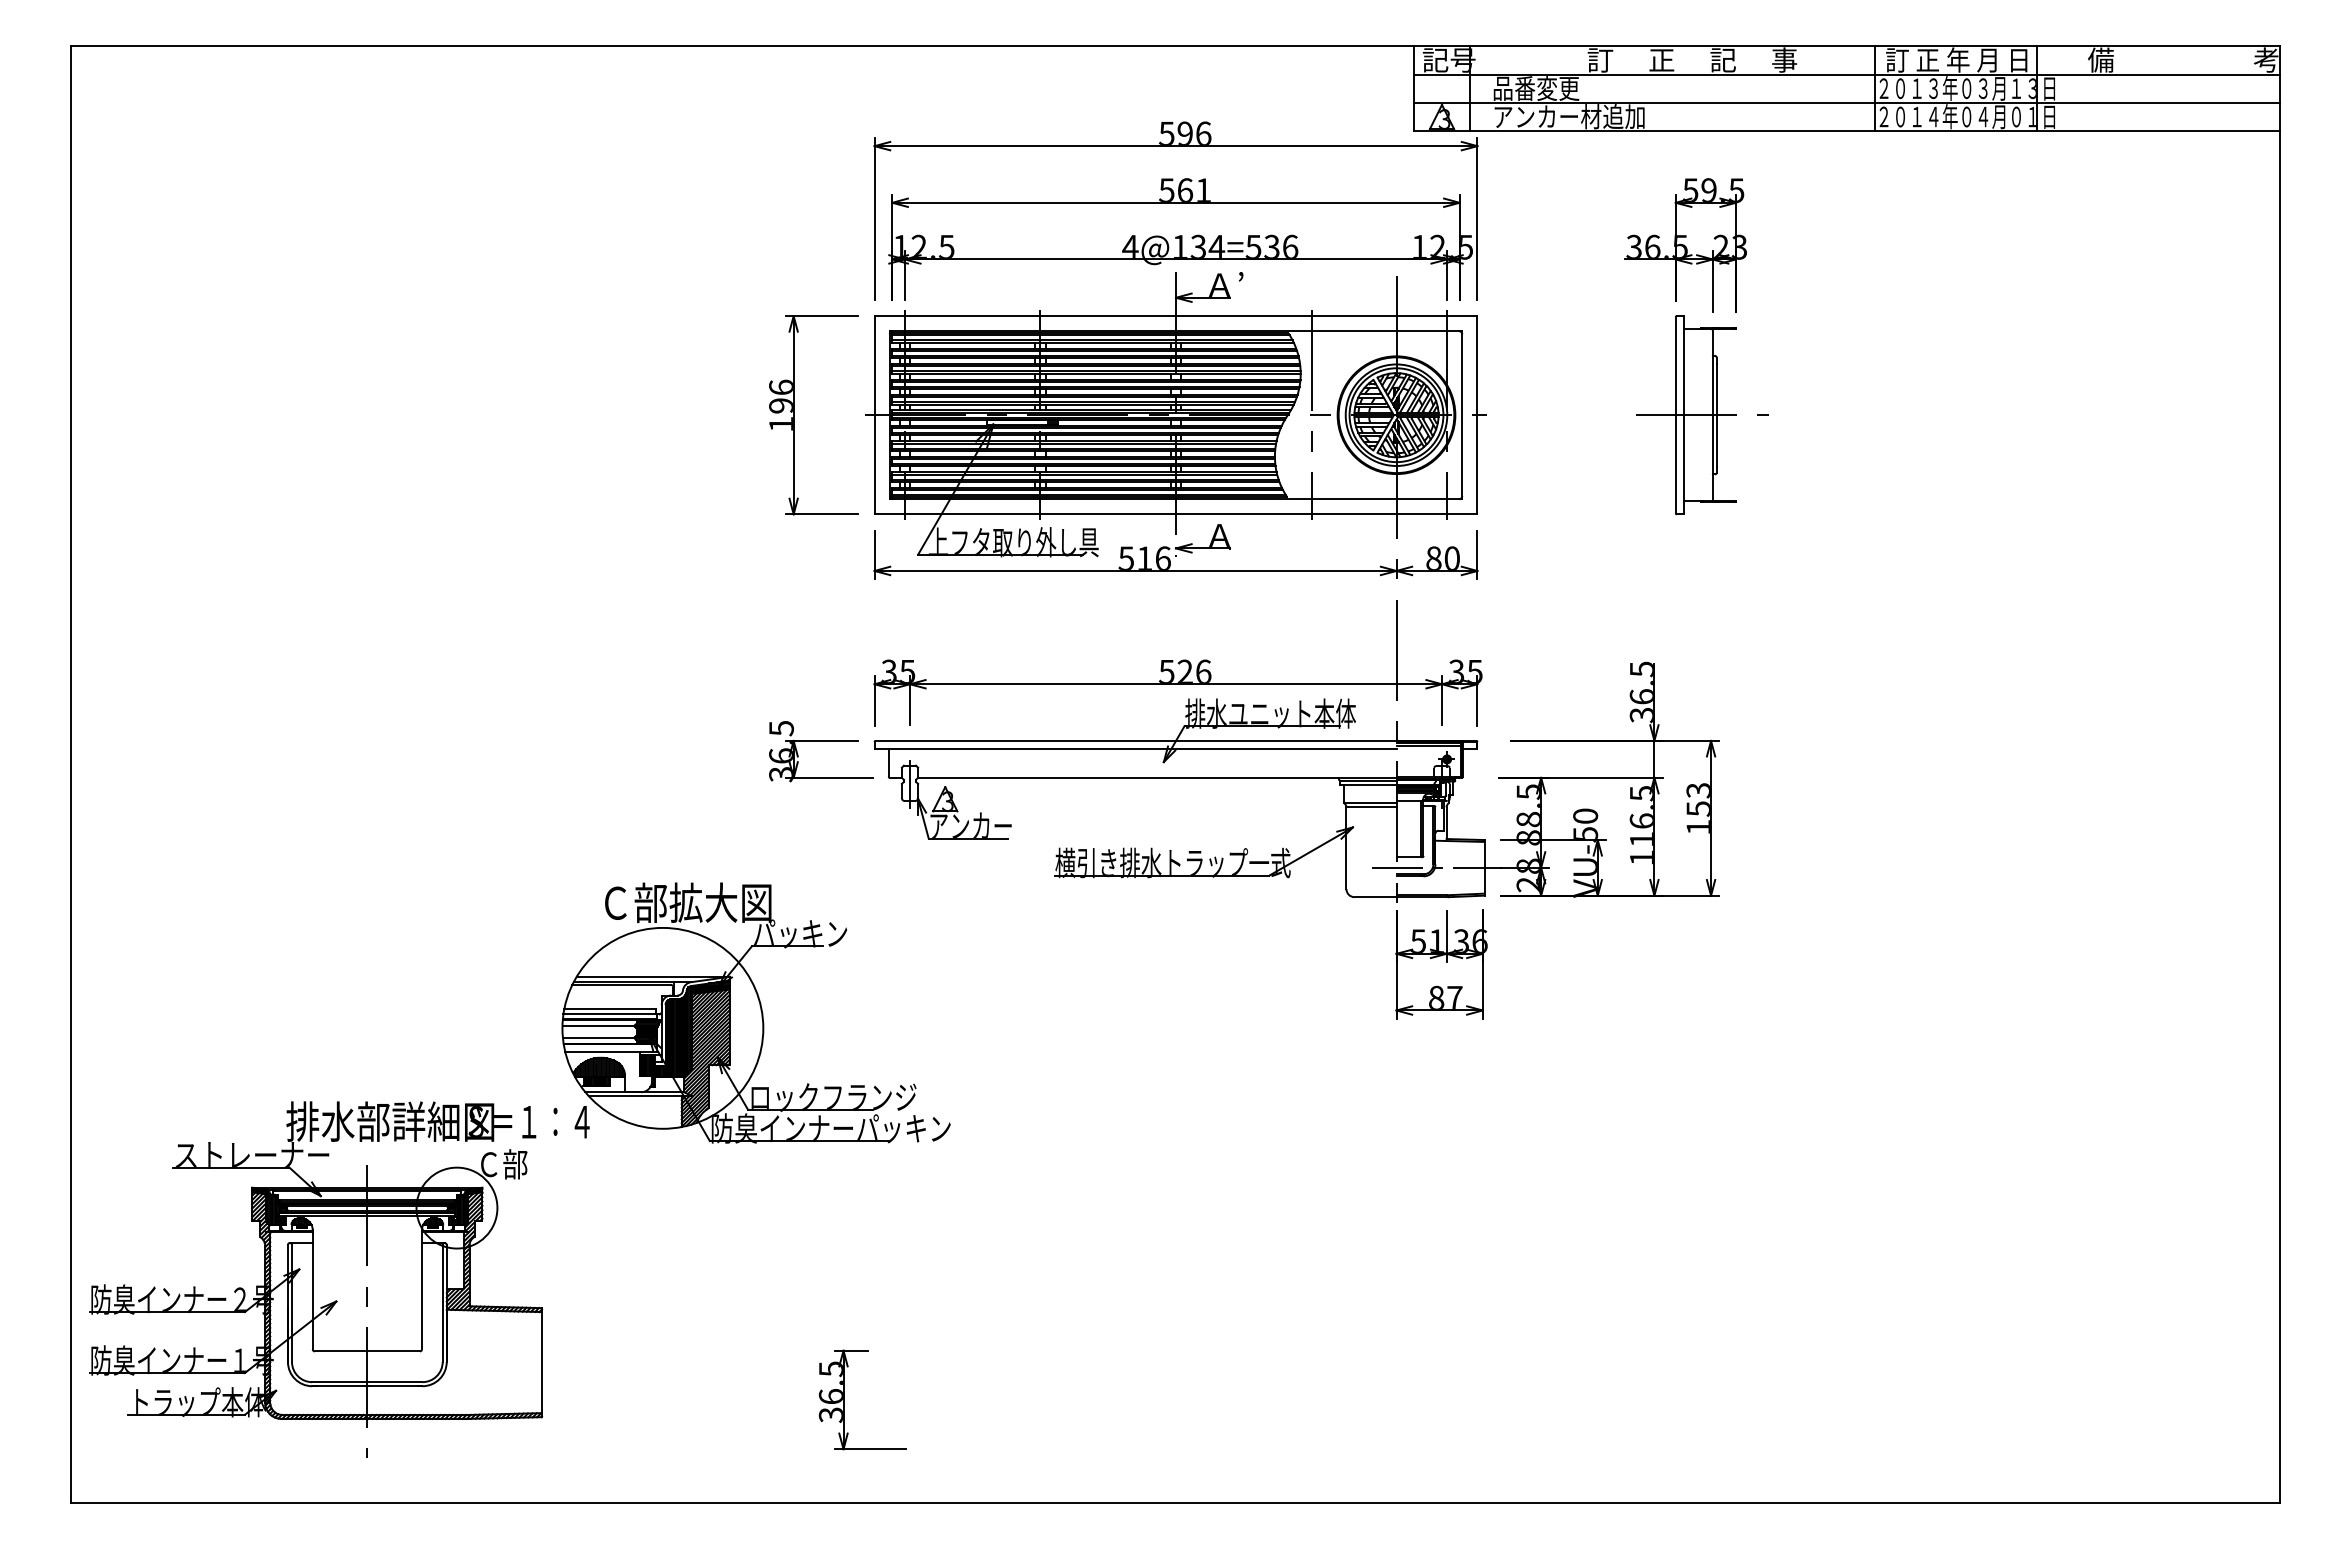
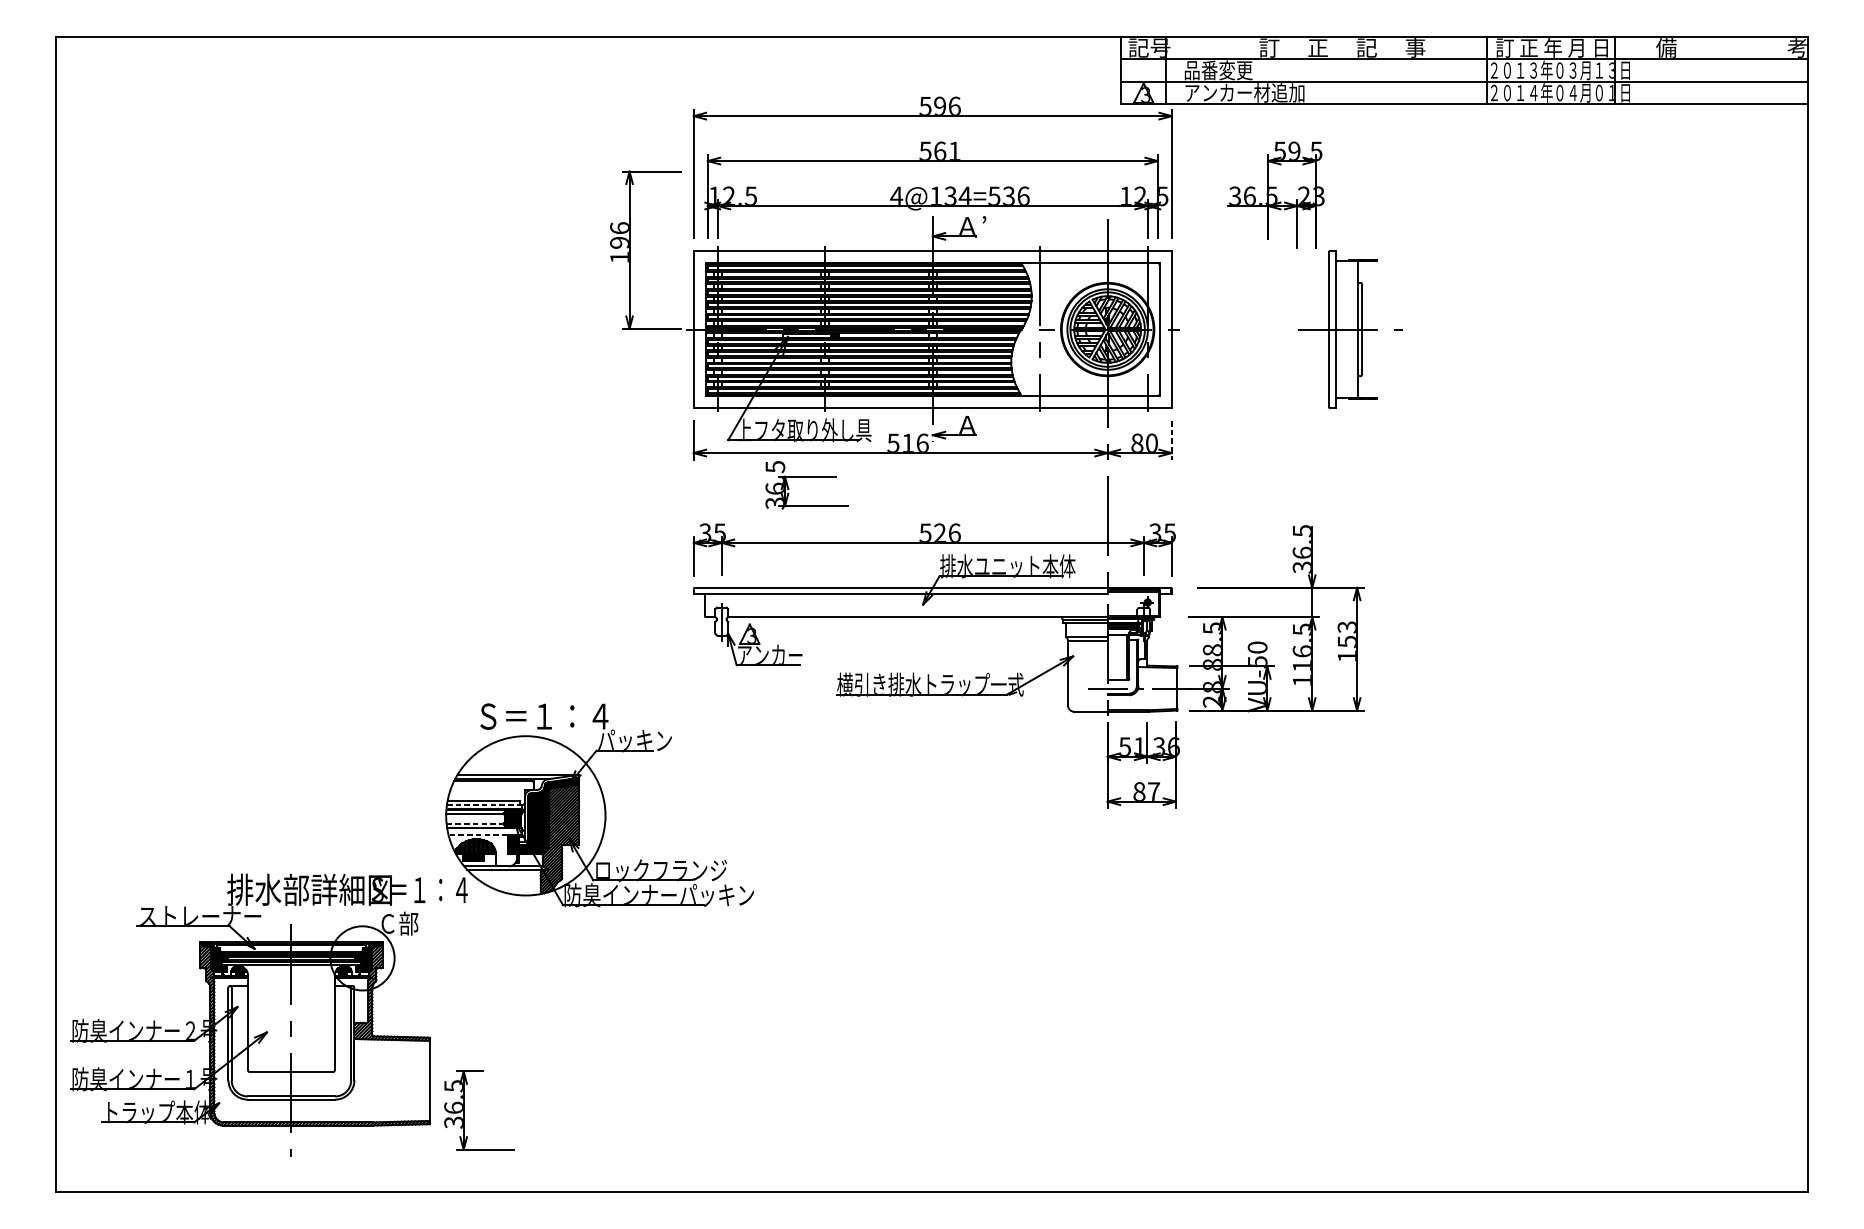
part: (1685, 245) -> (1275, 194), moved
part: (794, 415) -> (630, 250), moved
line: (1477, 555) -> (1171, 440), solid -> dashed
part: (821, 741) -> (807, 477), moved
text: (688, 902) -> (546, 716), Ｃ部拡大図 -> Ｓ＝１：４
line: (611, 1014) -> (485, 804), solid -> dashed
line: (598, 1038) -> (474, 823), solid -> dashed
line: (602, 1052) -> (477, 834), solid -> dashed
part: (844, 1399) -> (464, 1110), moved

